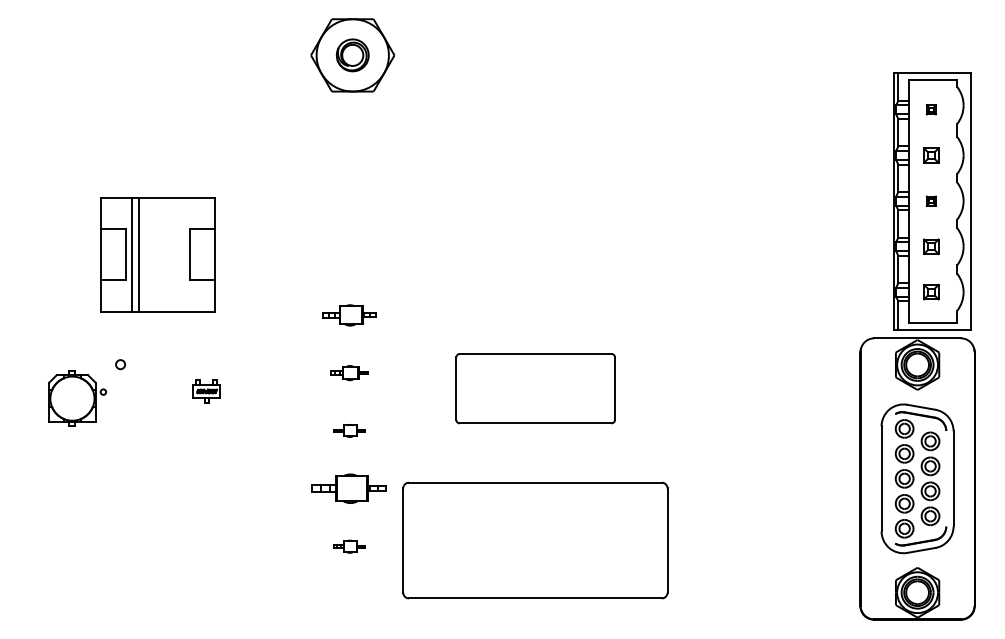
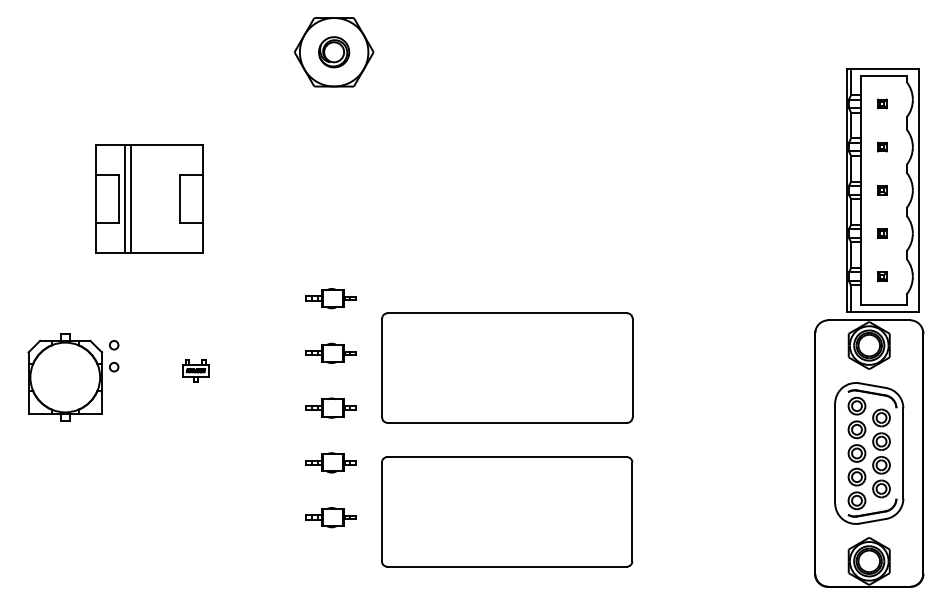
part: (931, 154) -> (882, 146), size x0.62
part: (931, 246) -> (882, 233), size x0.62
part: (157, 254) -> (149, 198), moved
part: (931, 292) -> (882, 276), size x0.62
part: (348, 372) -> (330, 352), size x1.43
part: (535, 388) -> (507, 367), size x1.67
part: (77, 398) -> (73, 377), size x1.67
part: (348, 430) -> (330, 407), size x1.67
part: (348, 488) -> (330, 462), size x0.71
part: (348, 546) -> (330, 517), size x1.67

